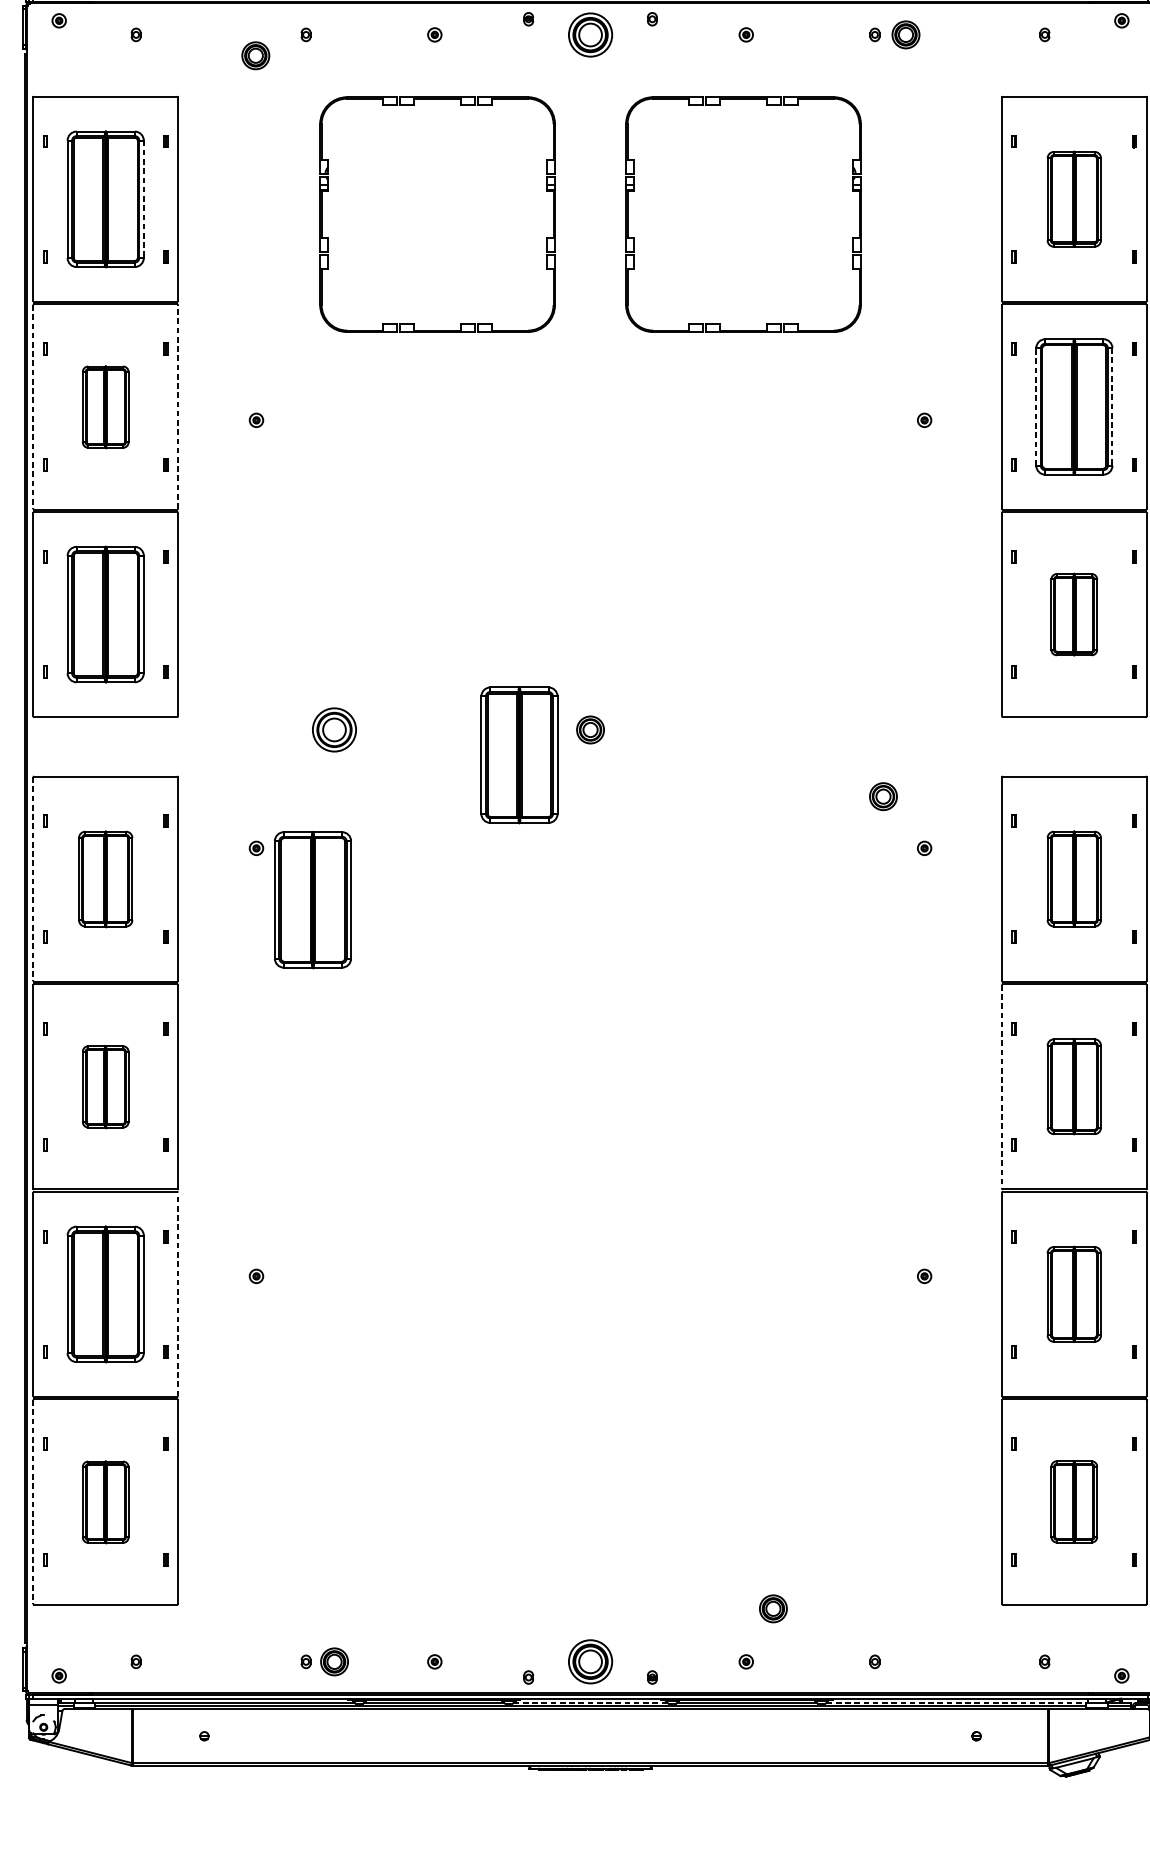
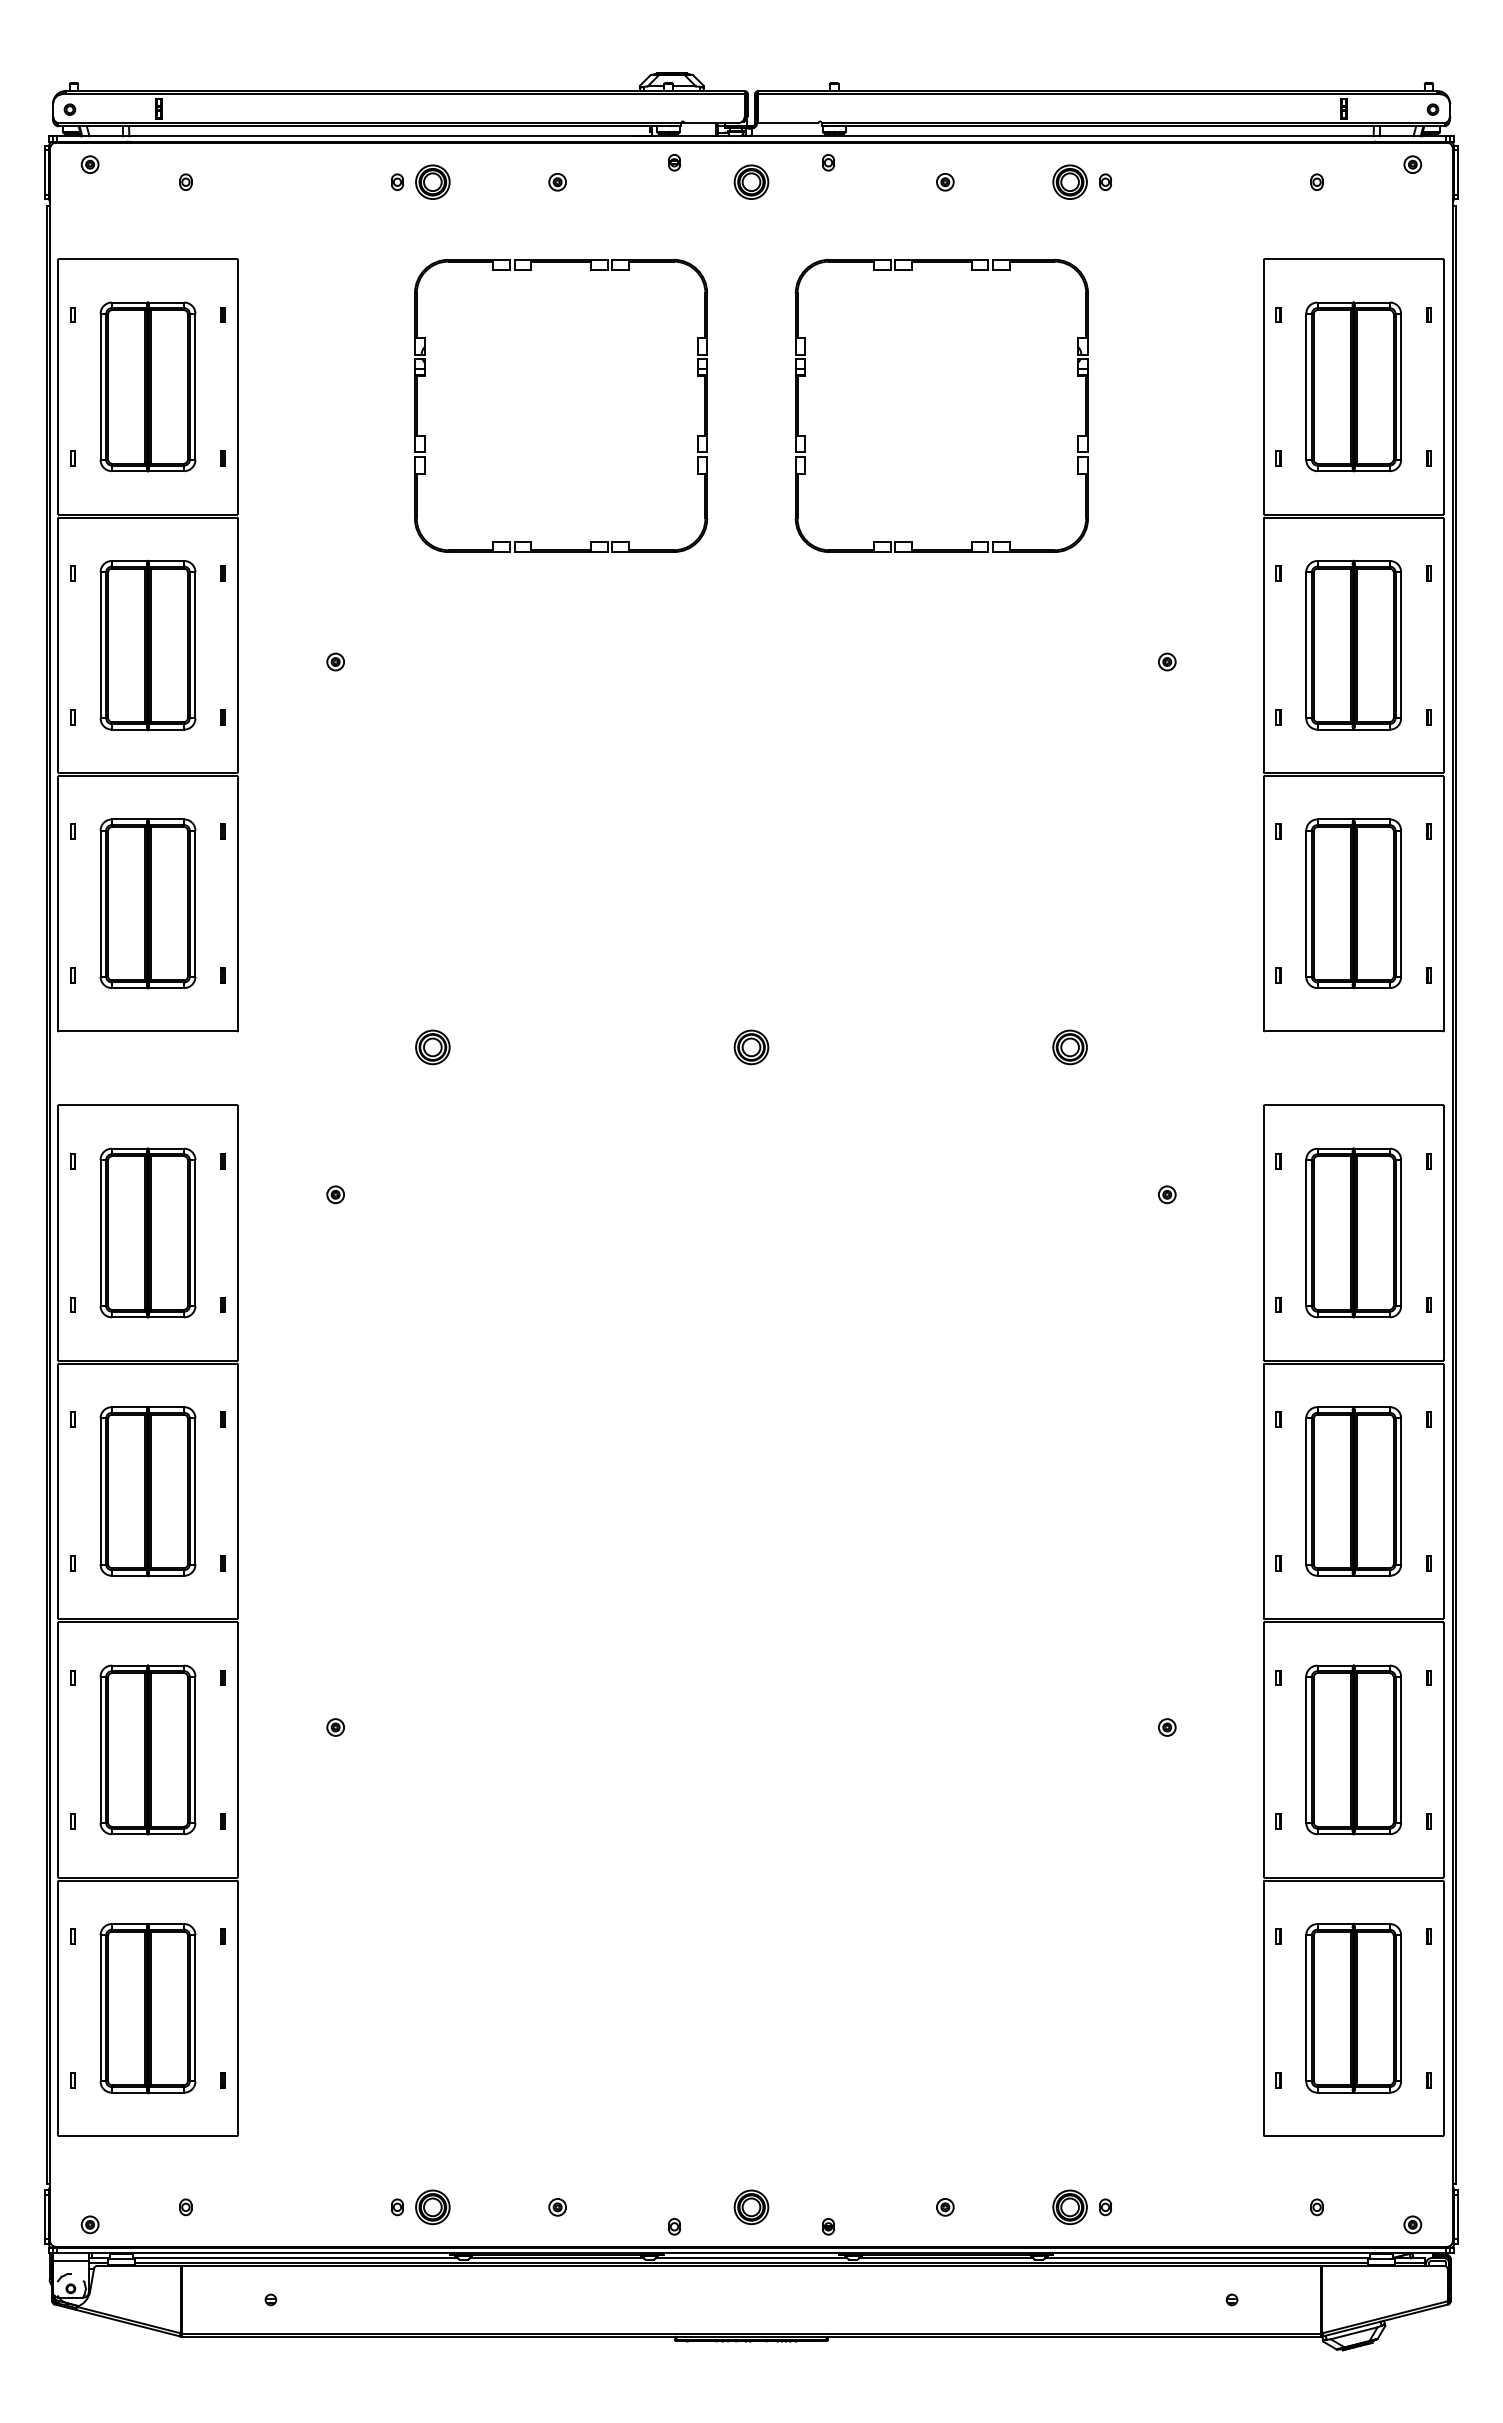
part: (590, 34) -> (751, 181), size x0.62
part: (905, 34) -> (1069, 181), moved
part: (255, 55) -> (432, 181), moved
line: (143, 199) -> (195, 387), dashed -> solid
part: (1074, 199) -> (1353, 386), size x1.43
line: (1036, 406) -> (1306, 644), dashed -> solid
line: (33, 407) -> (58, 645), dashed -> solid
part: (105, 407) -> (147, 645), size x1.67
line: (177, 407) -> (237, 645), dashed -> solid
line: (1112, 407) -> (1401, 645), dashed -> solid
part: (1074, 614) -> (1353, 903), size x1.67
part: (334, 730) -> (432, 1047), size x0.62
part: (519, 754) -> (662, 1078), removed
part: (882, 796) -> (1069, 1047), moved
part: (105, 878) -> (147, 1232), size x1.43
part: (1074, 878) -> (1353, 1232), size x1.43
line: (33, 879) -> (58, 1233), dashed -> solid
part: (312, 899) -> (405, 1258), removed
part: (105, 1086) -> (147, 1491), size x1.67
line: (1001, 1086) -> (1263, 1491), dashed -> solid
part: (1074, 1086) -> (1353, 1491), size x1.43
line: (177, 1294) -> (237, 1749), dashed -> solid
part: (1074, 1294) -> (1353, 1749), size x1.43
part: (1074, 1501) -> (1353, 2007), size x1.67
line: (33, 1502) -> (58, 2008), dashed -> solid
part: (105, 1502) -> (147, 2008), size x1.67
part: (772, 1608) -> (1069, 2207), moved
part: (590, 1662) -> (751, 2207), size x0.62
line: (590, 1702) -> (751, 2258), dashed -> solid
line: (956, 1702) -> (1207, 2258), dashed -> solid

